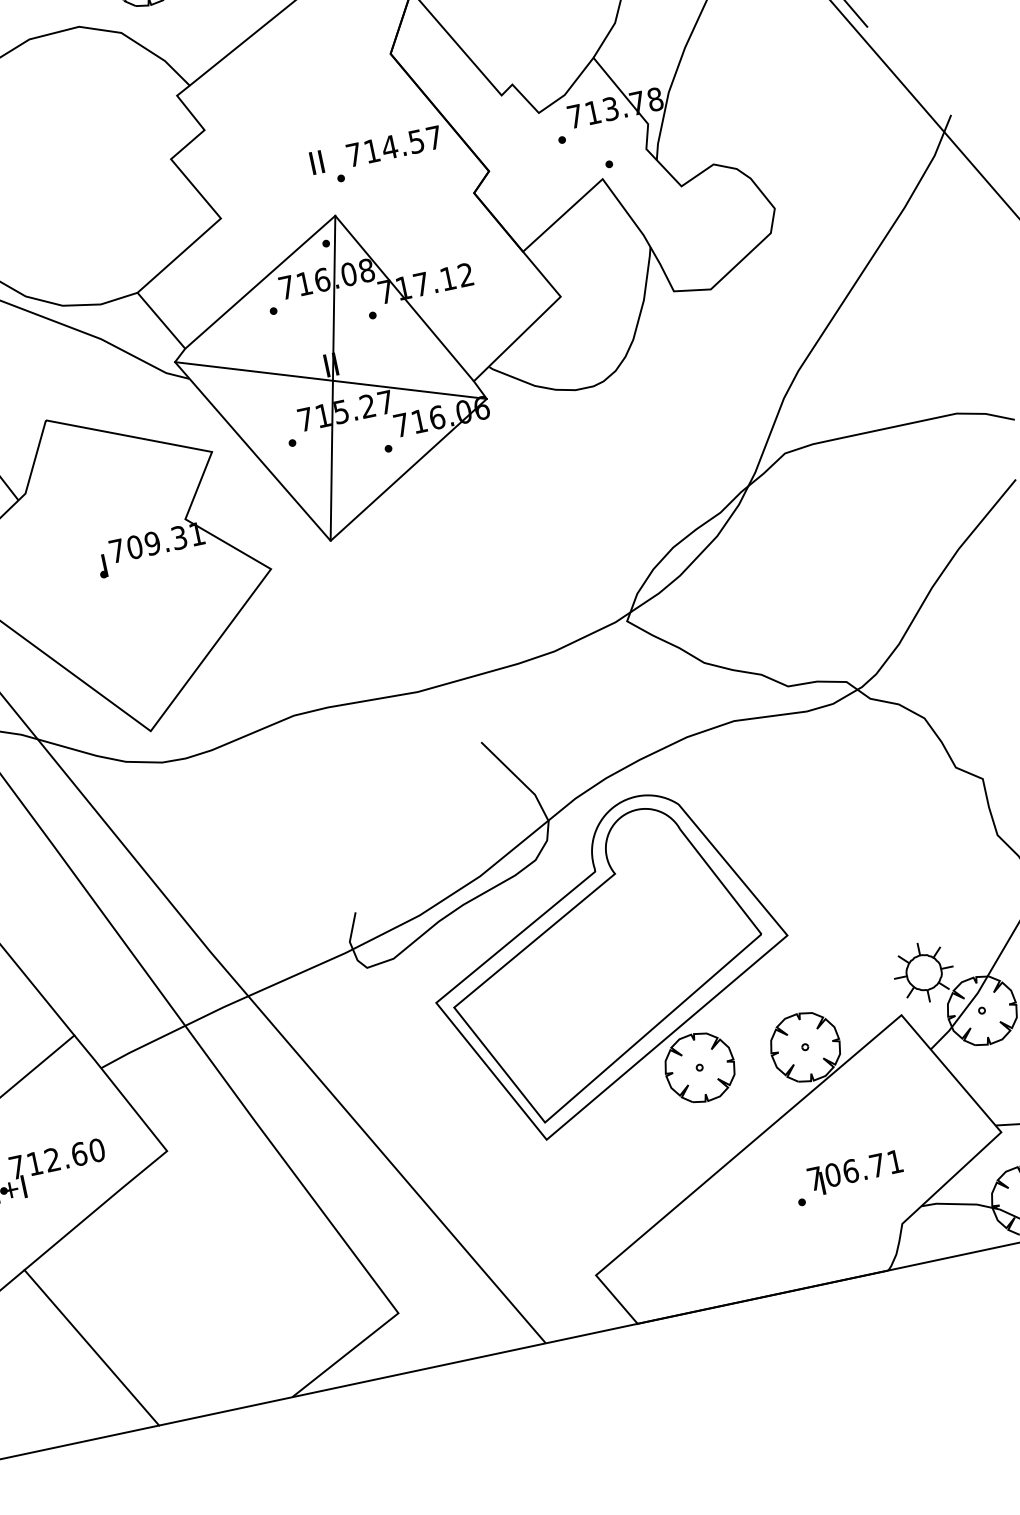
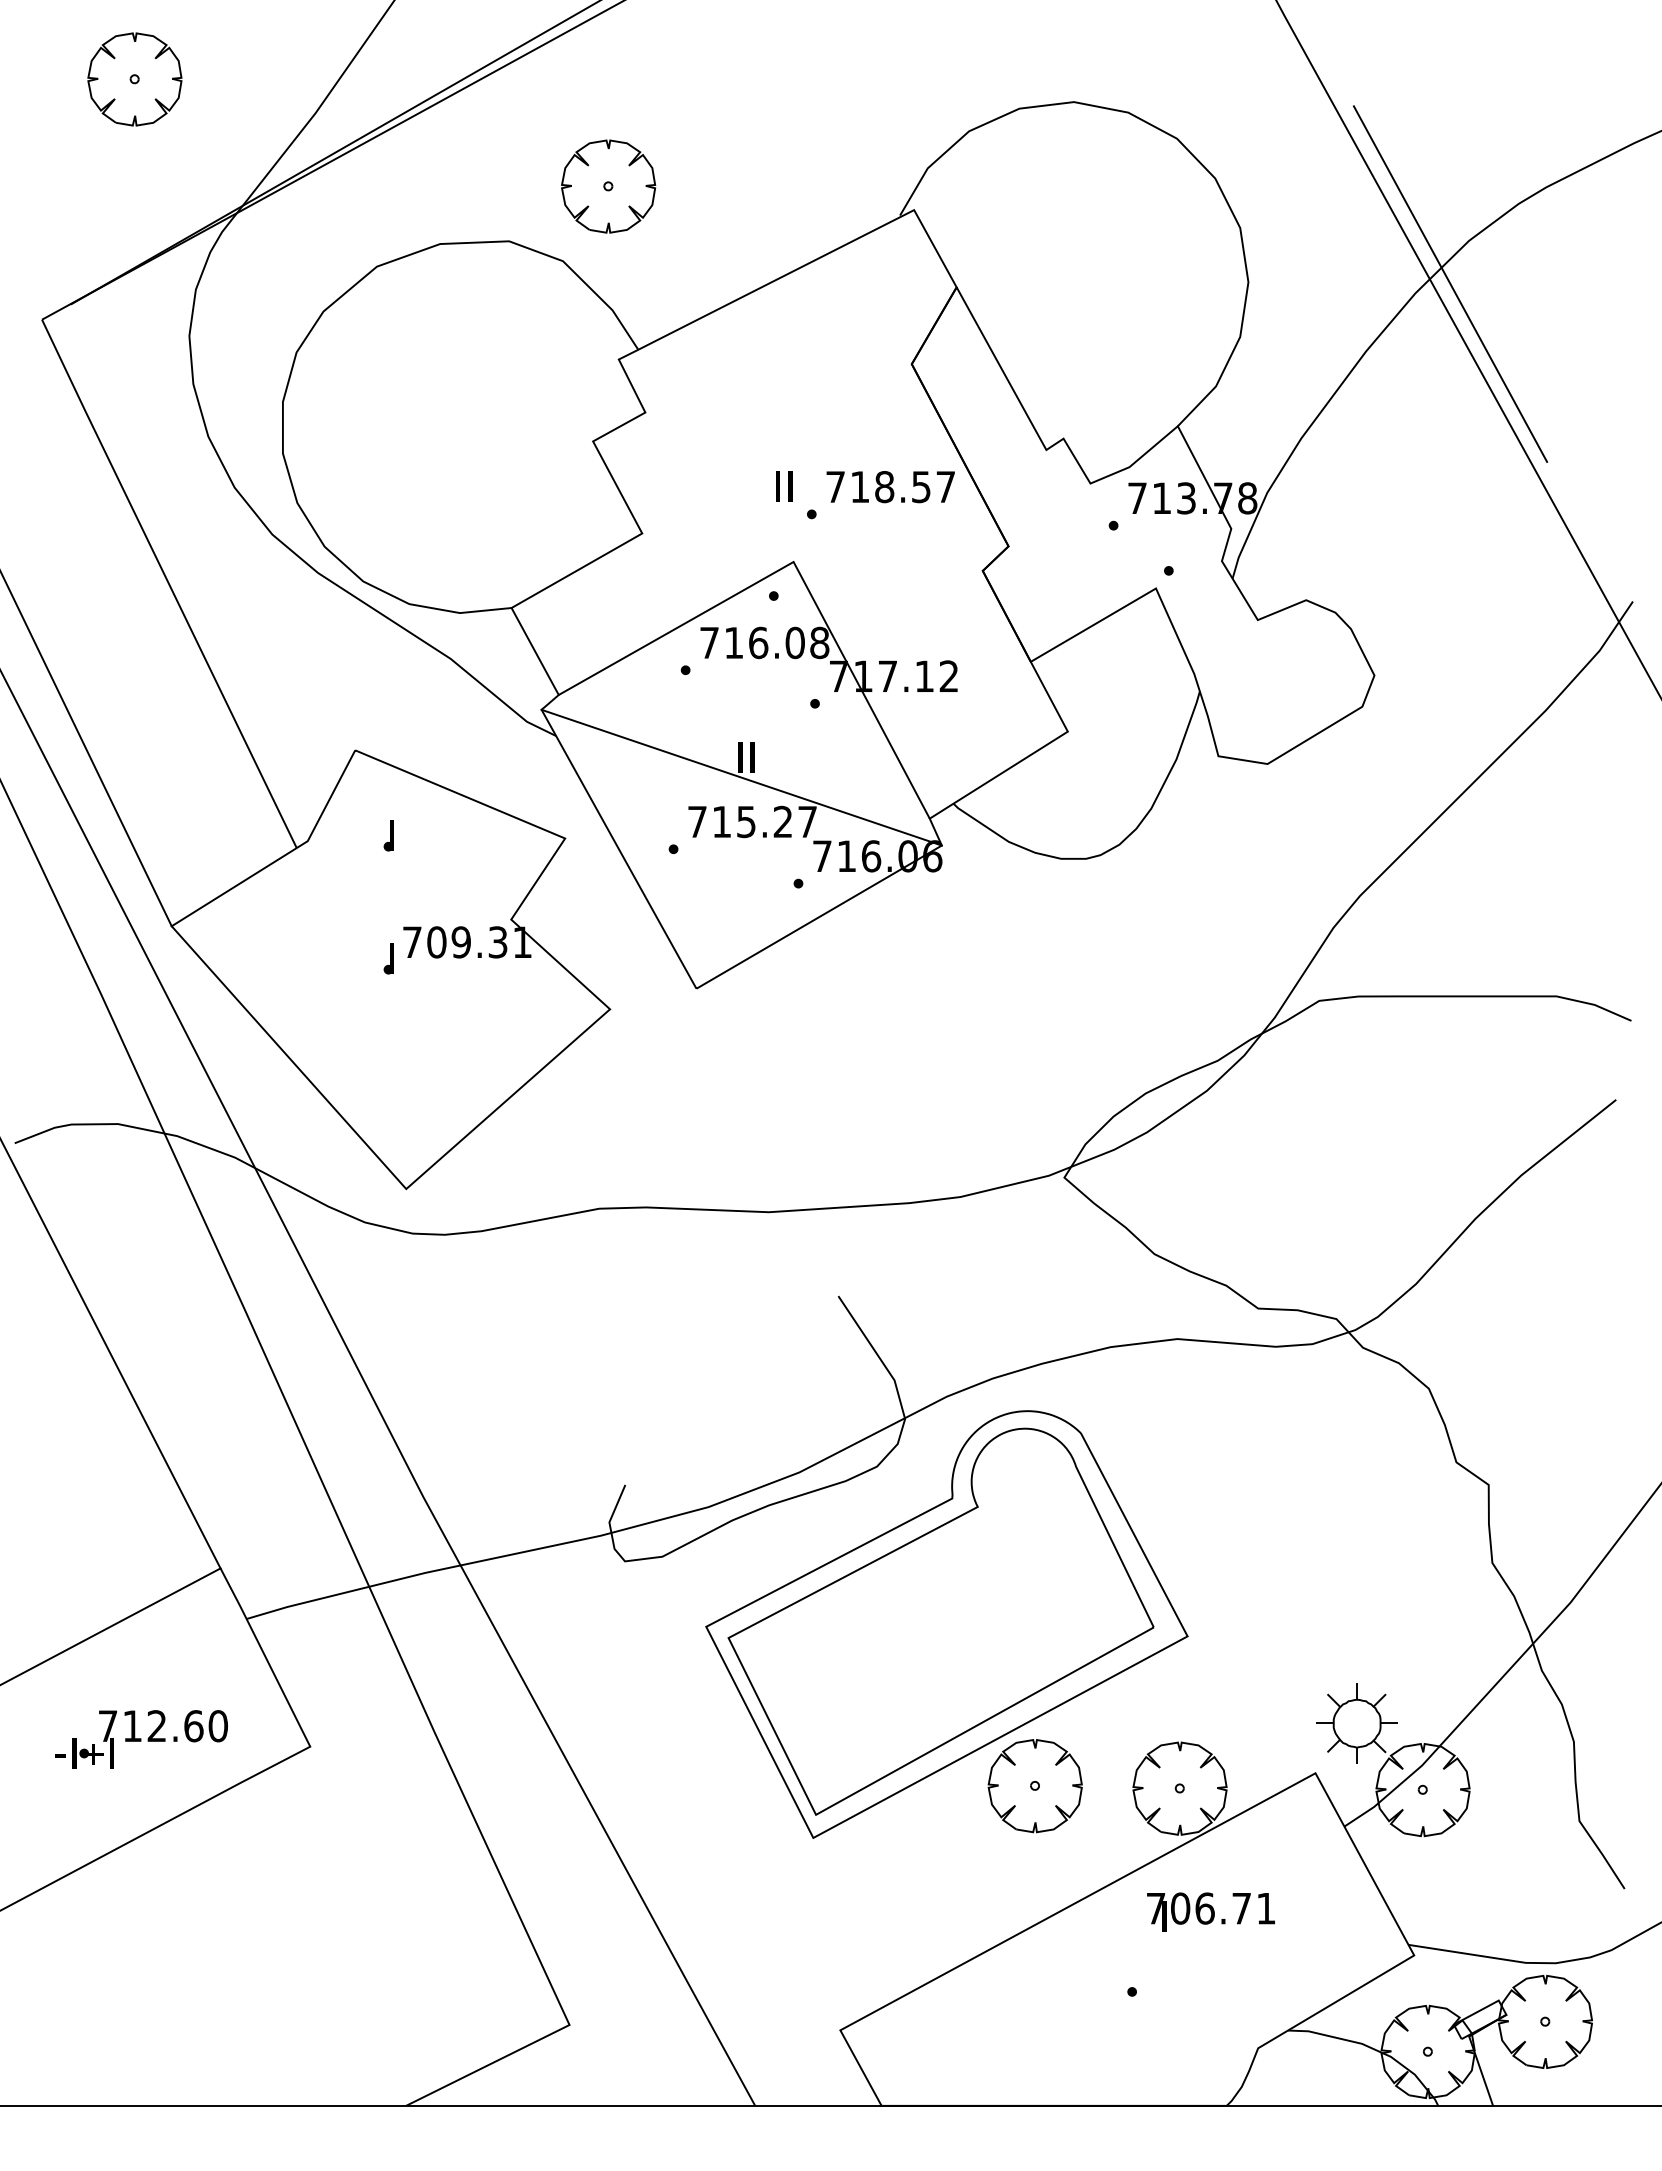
text: (389, 147) -> (884, 487), 714.57 -> 718.57
line: (332, 377) -> (744, 774), removed
part: (83, 477) -> (388, 835), added
text: (855, 1172) -> (1210, 1911), moved
line: (91, 1347) -> (155, 1984), removed

